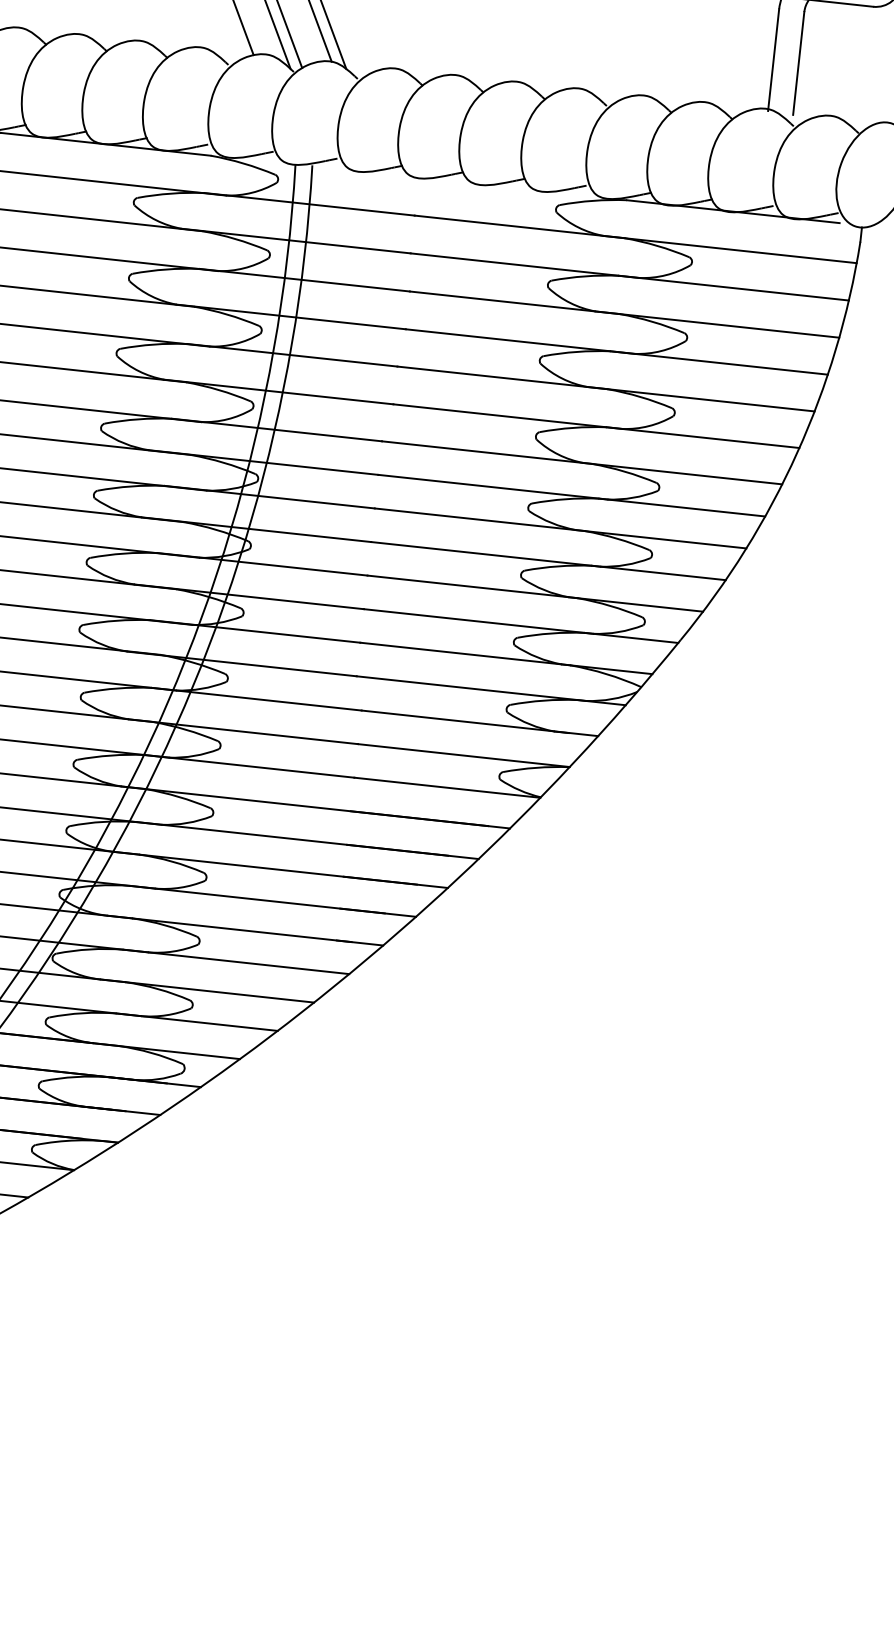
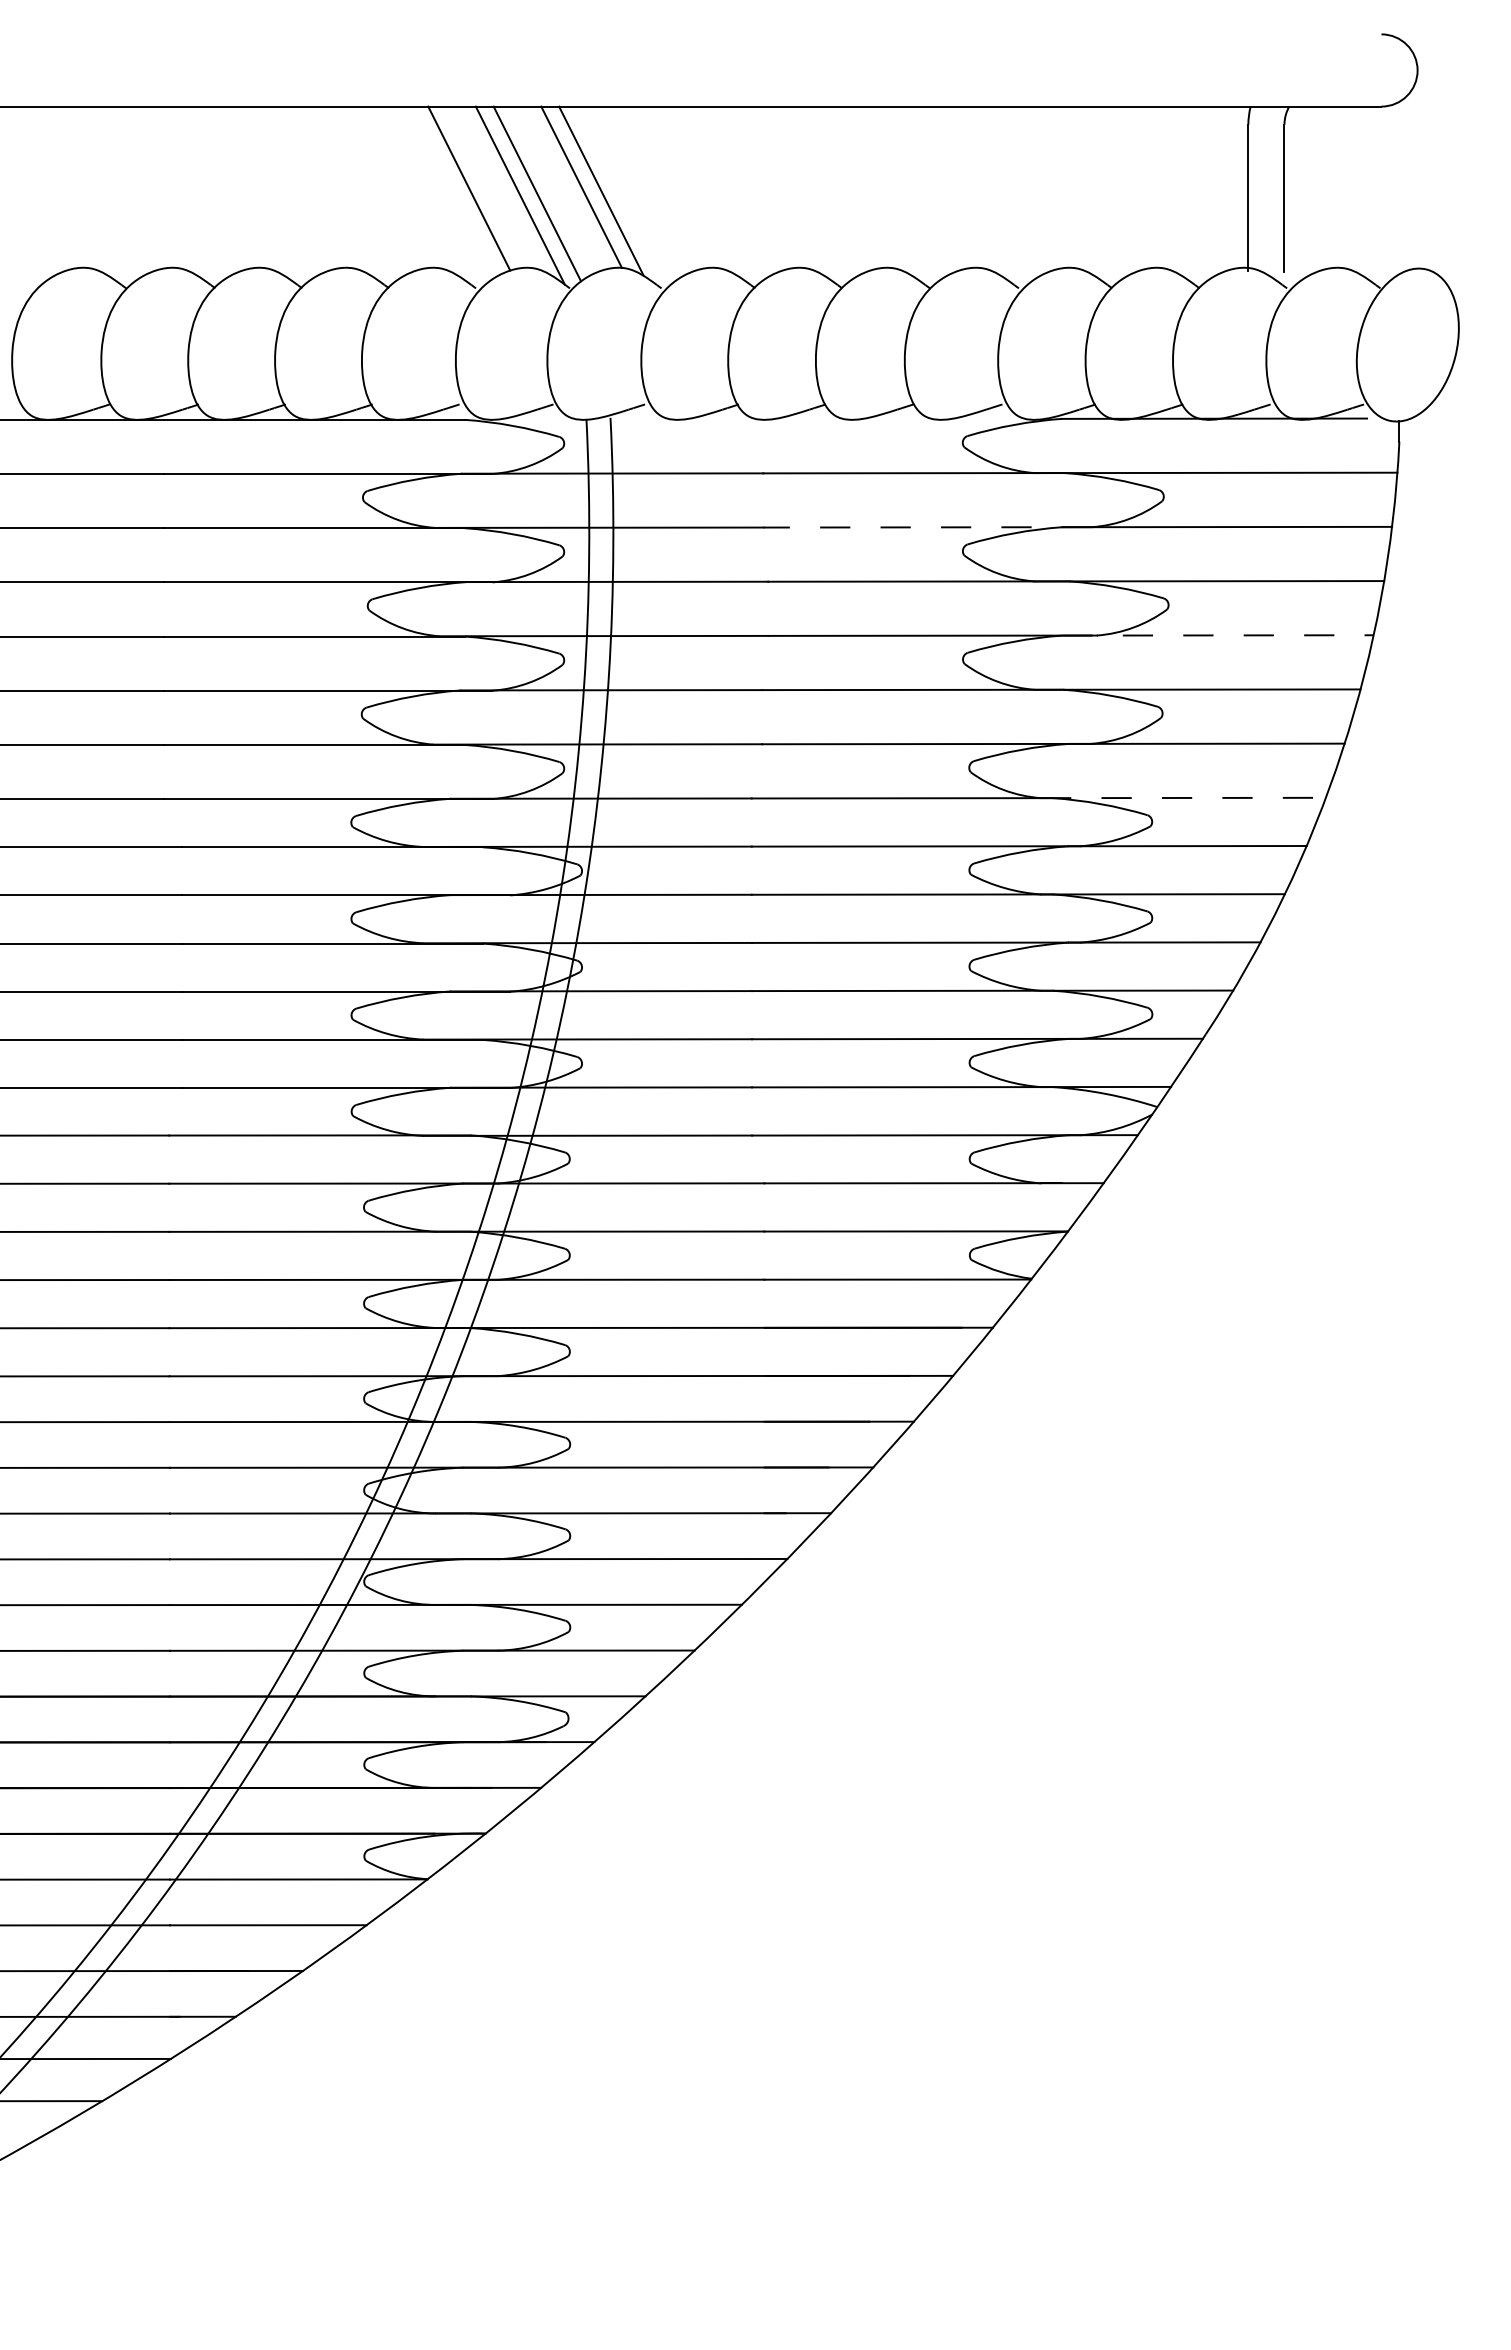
line: (525, 265) -> (927, 527), solid -> dashed
line: (719, 363) -> (1218, 635), solid -> dashed
line: (683, 473) -> (1183, 797), solid -> dashed

